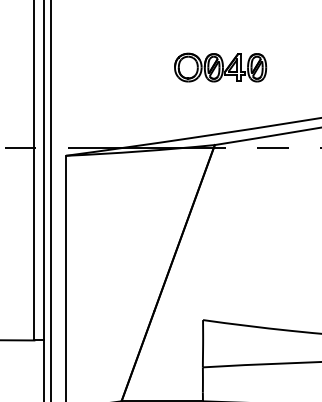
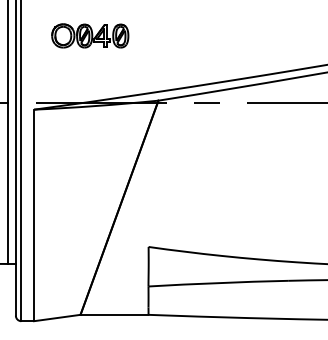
part: (220, 67) -> (90, 35), moved

